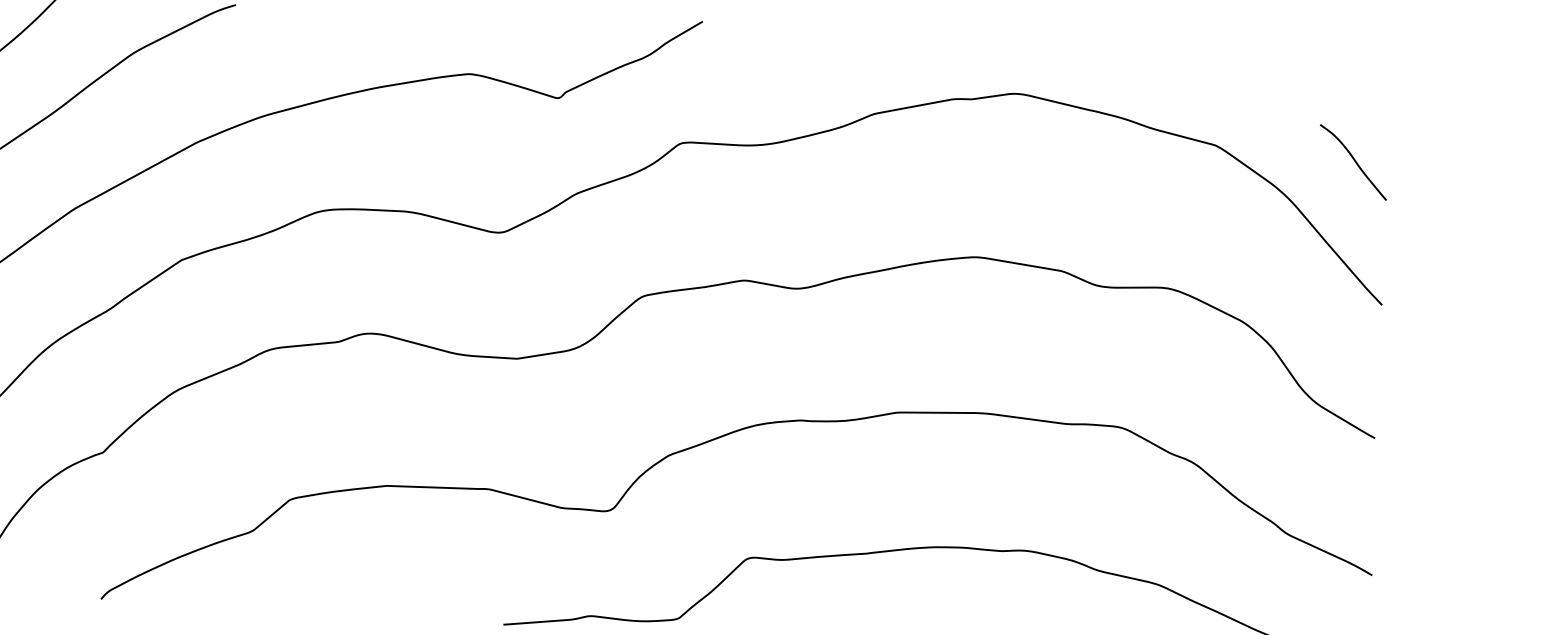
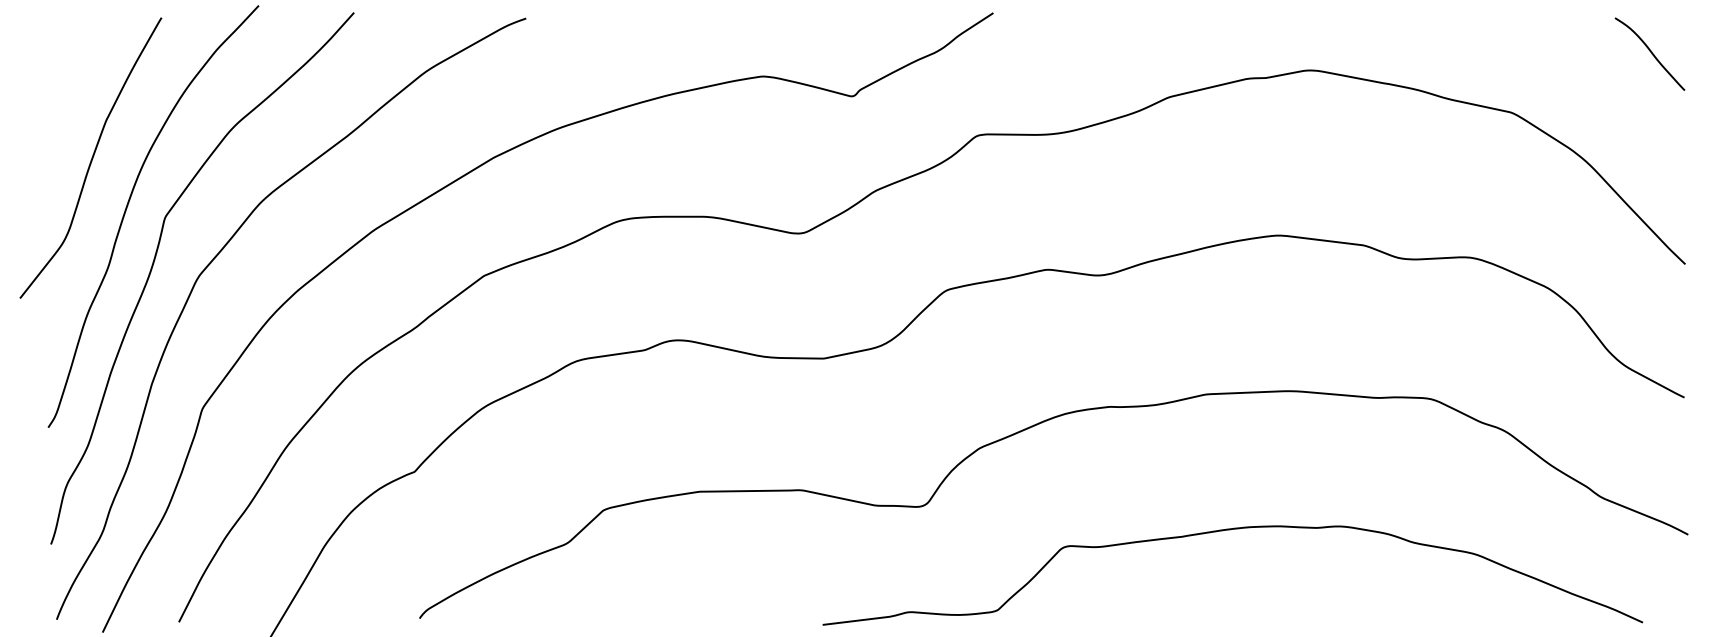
curve: (1354, 160) -> (1650, 52), moved

